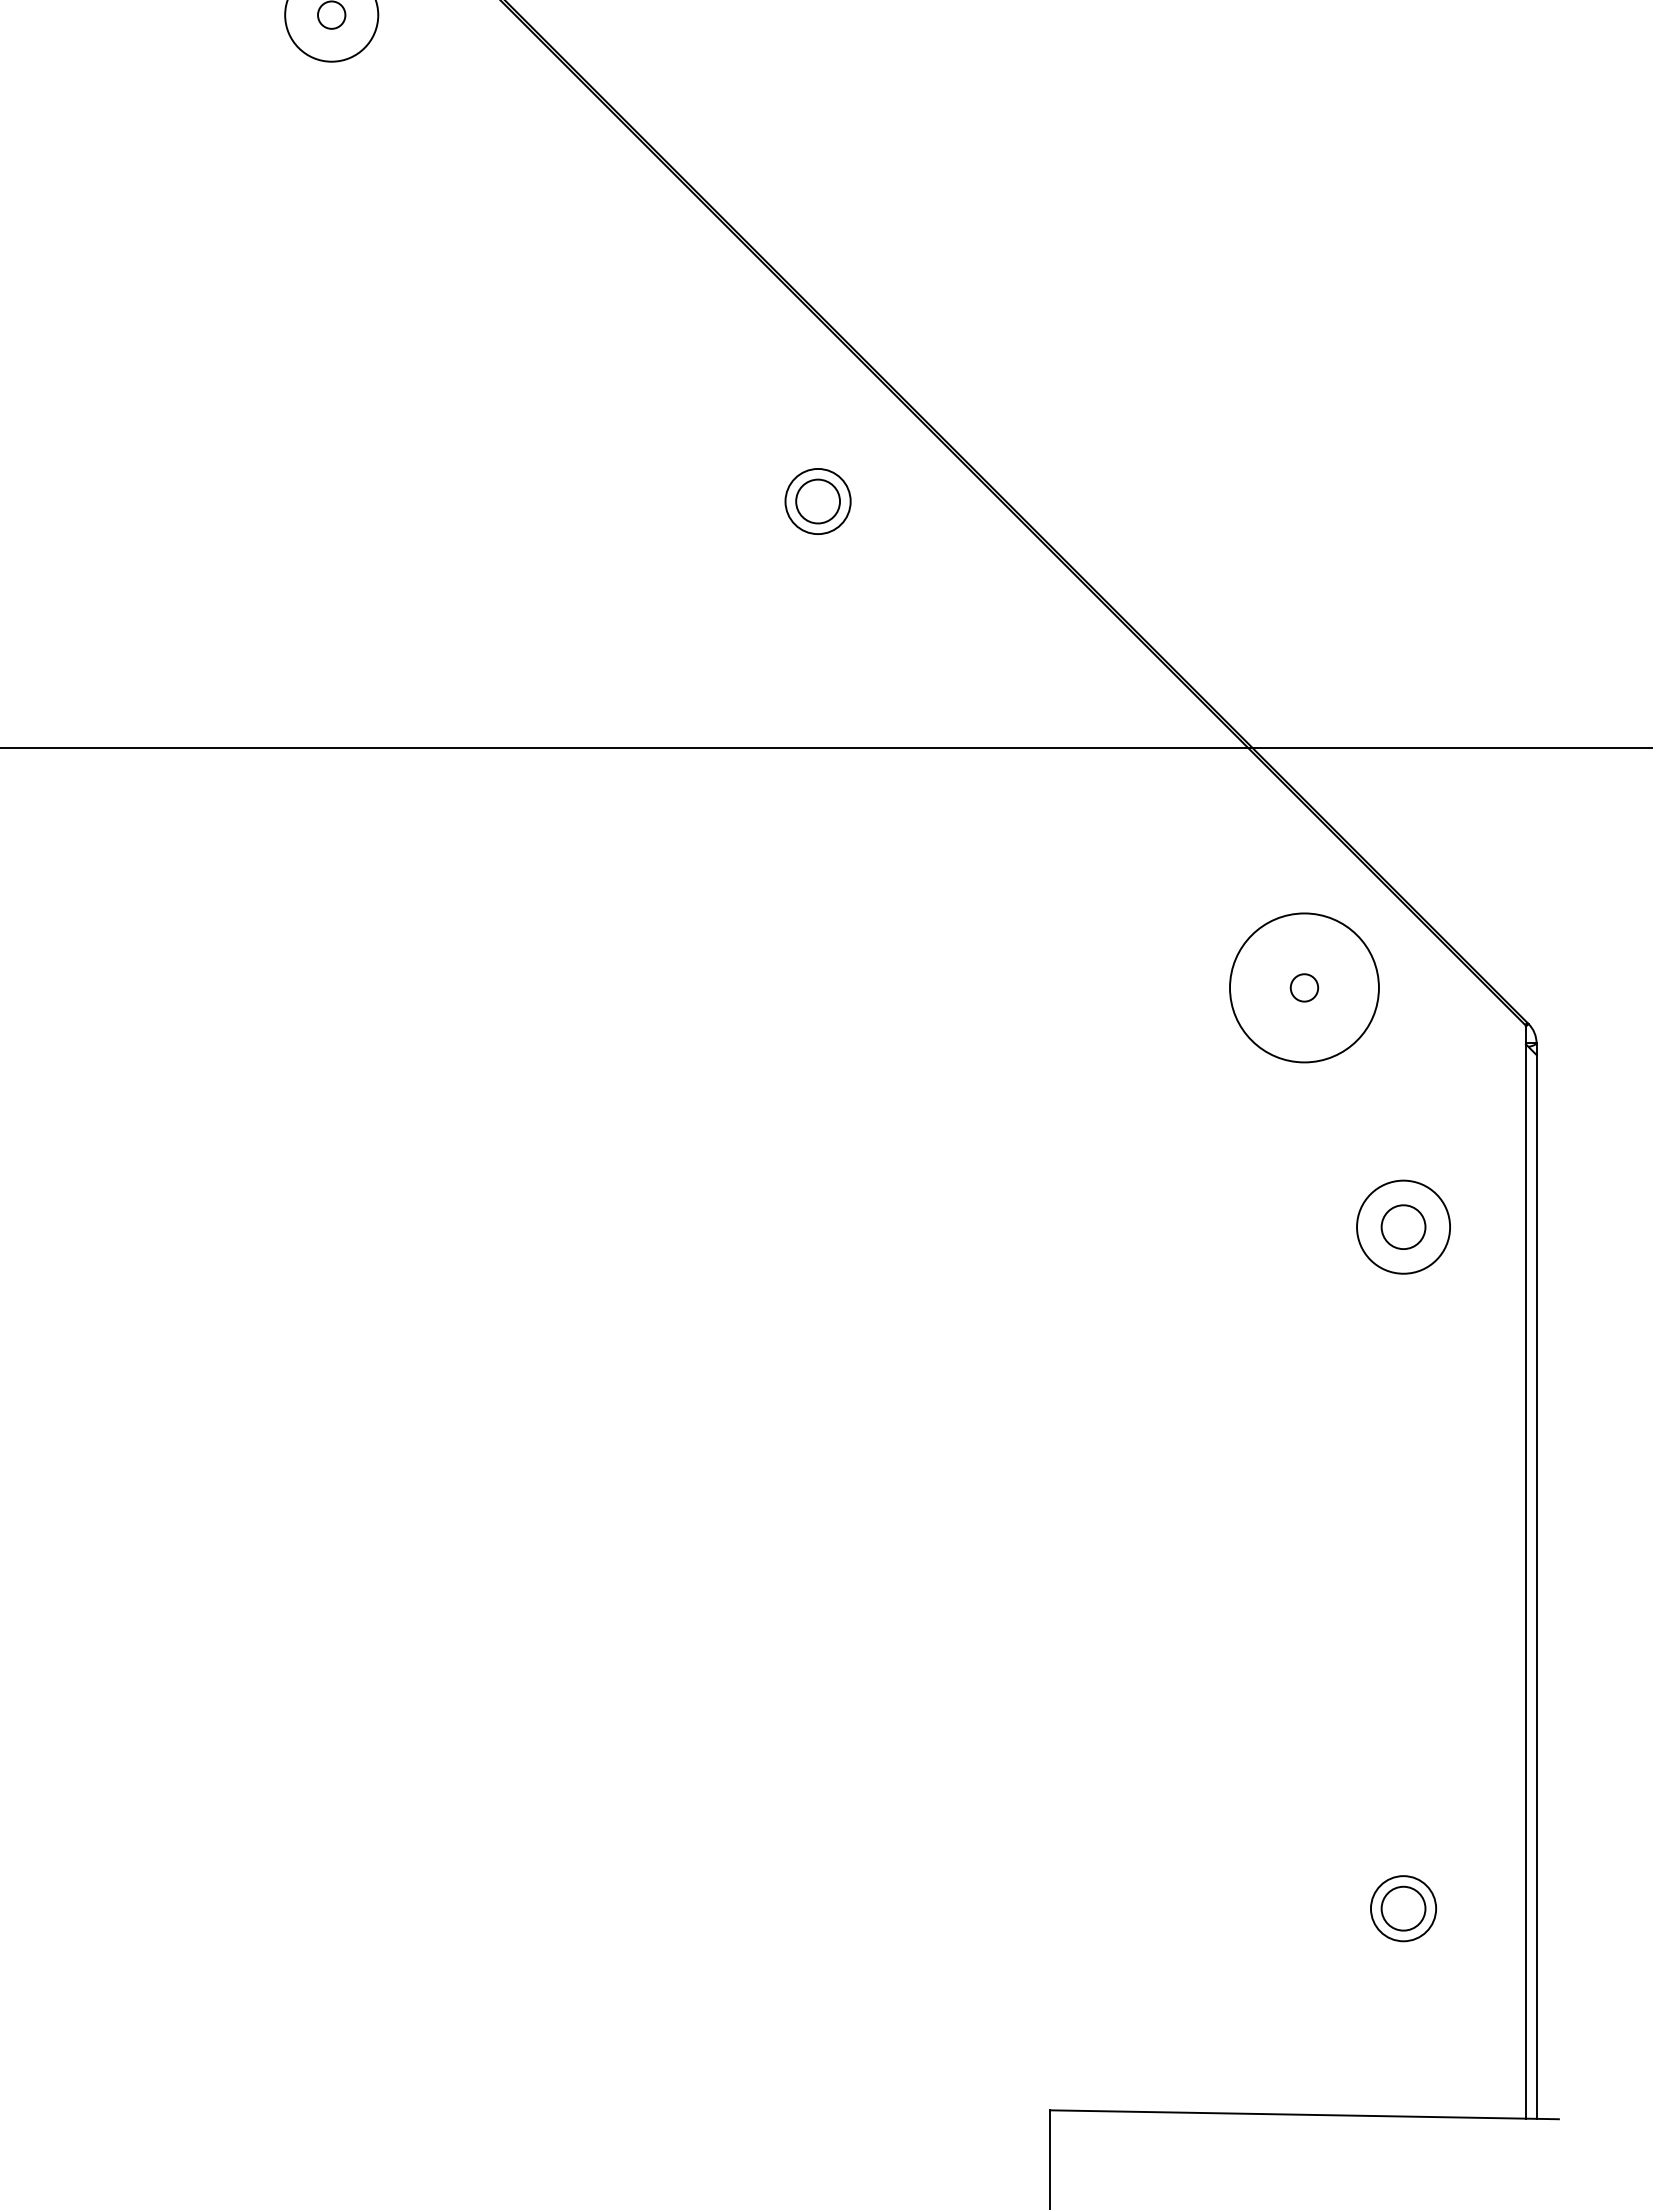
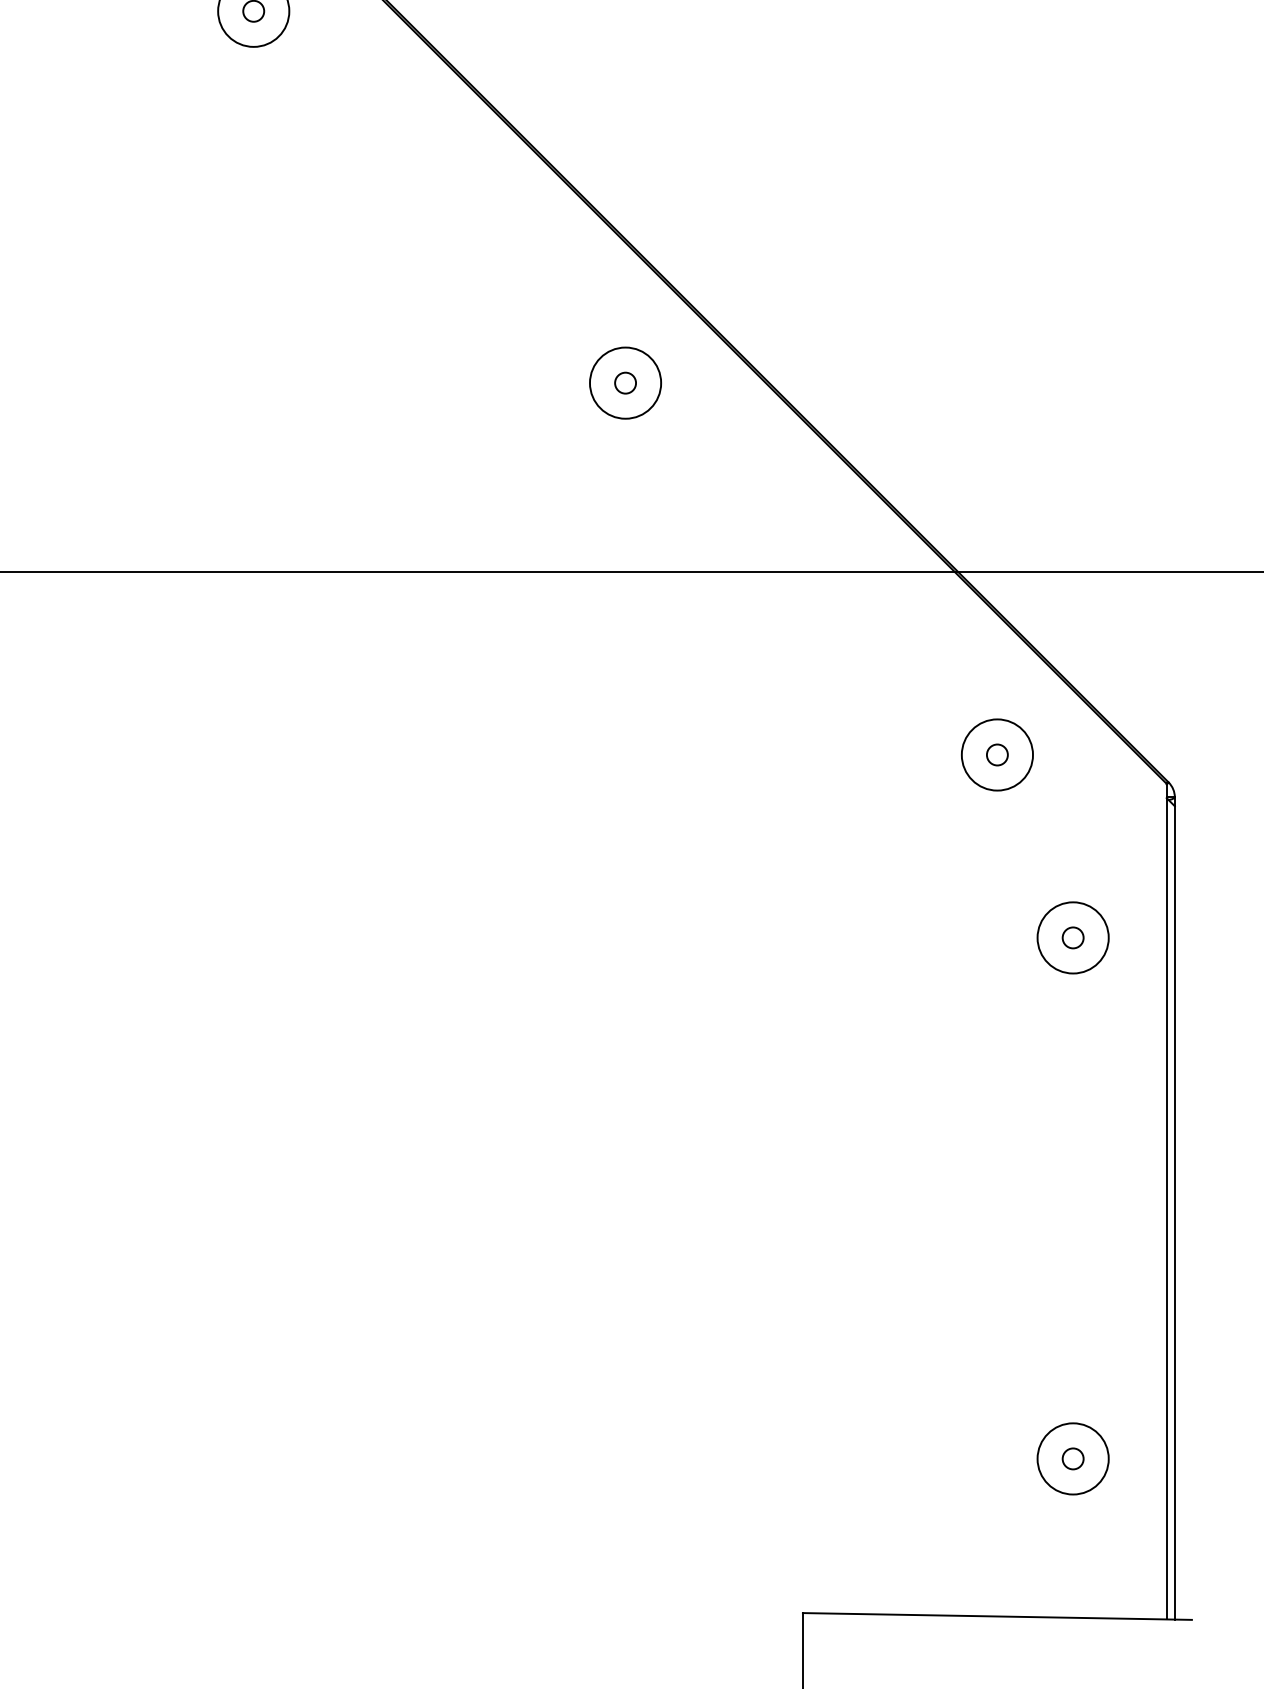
circle: (817, 501) -> (625, 383), size x0.62
circle: (817, 501) -> (625, 383), size x1.43
circle: (1304, 987) -> (997, 754), size x0.62
circle: (1403, 1226) -> (1073, 937), size x0.62
circle: (1403, 1908) -> (1073, 1458), size x0.62
circle: (1403, 1908) -> (1073, 1458), size x1.43

